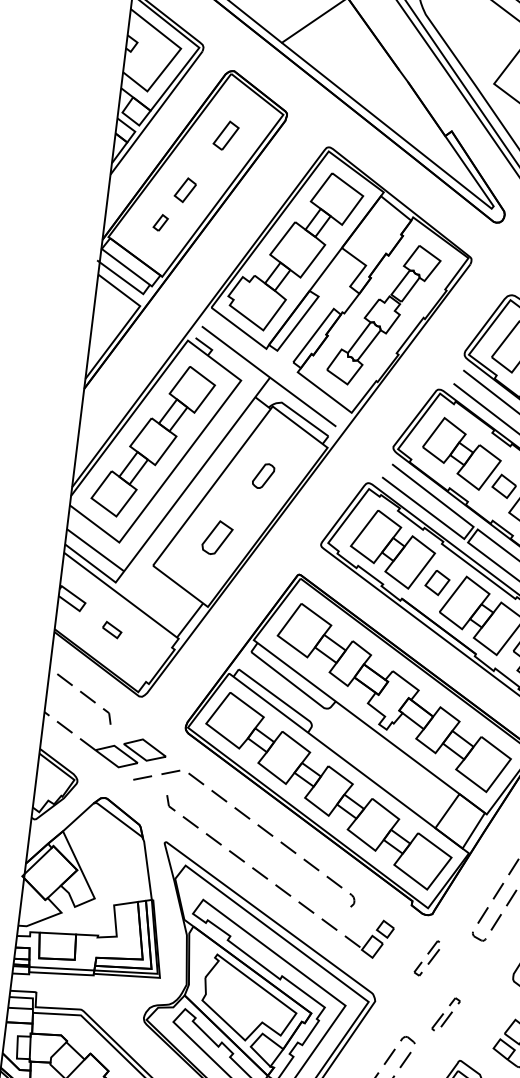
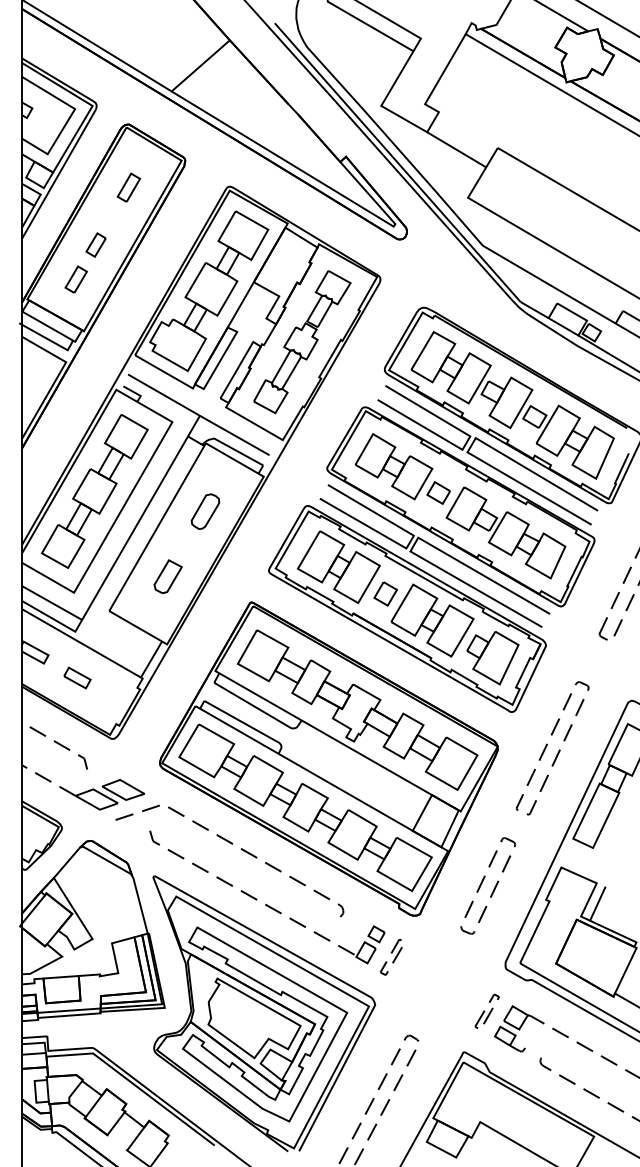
part: (160, 222) -> (75, 279), size x1.67
part: (262, 475) -> (204, 511), size x1.43
part: (112, 629) -> (77, 677), size x1.43
part: (427, 957) -> (391, 956), moved
part: (445, 1013) -> (486, 1010), moved

